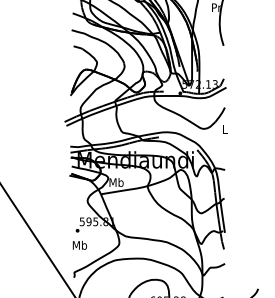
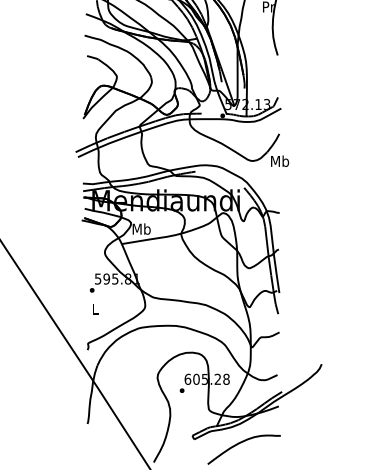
text: (225, 128) -> (280, 160), L -> Mb
text: (80, 245) -> (95, 308), Mb -> L

